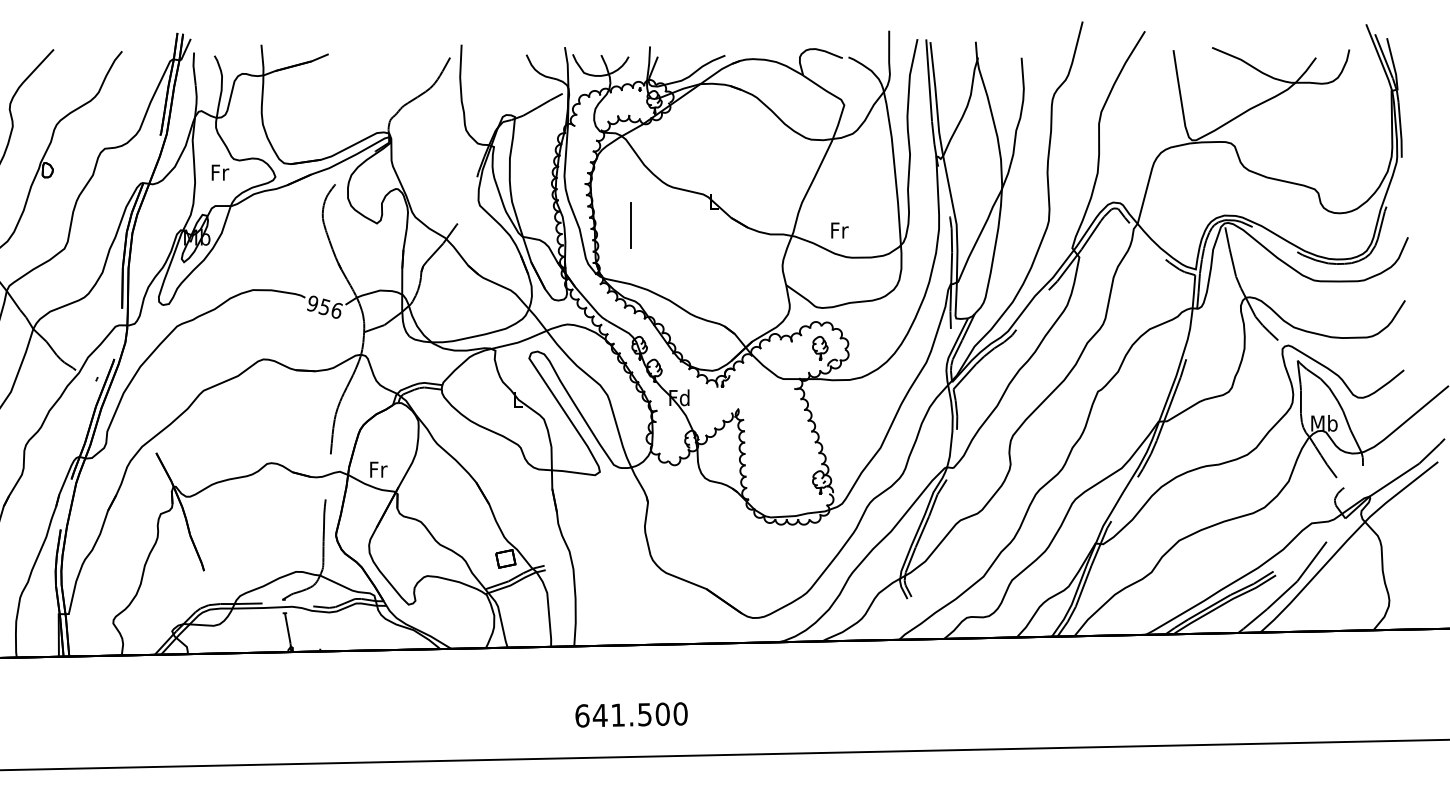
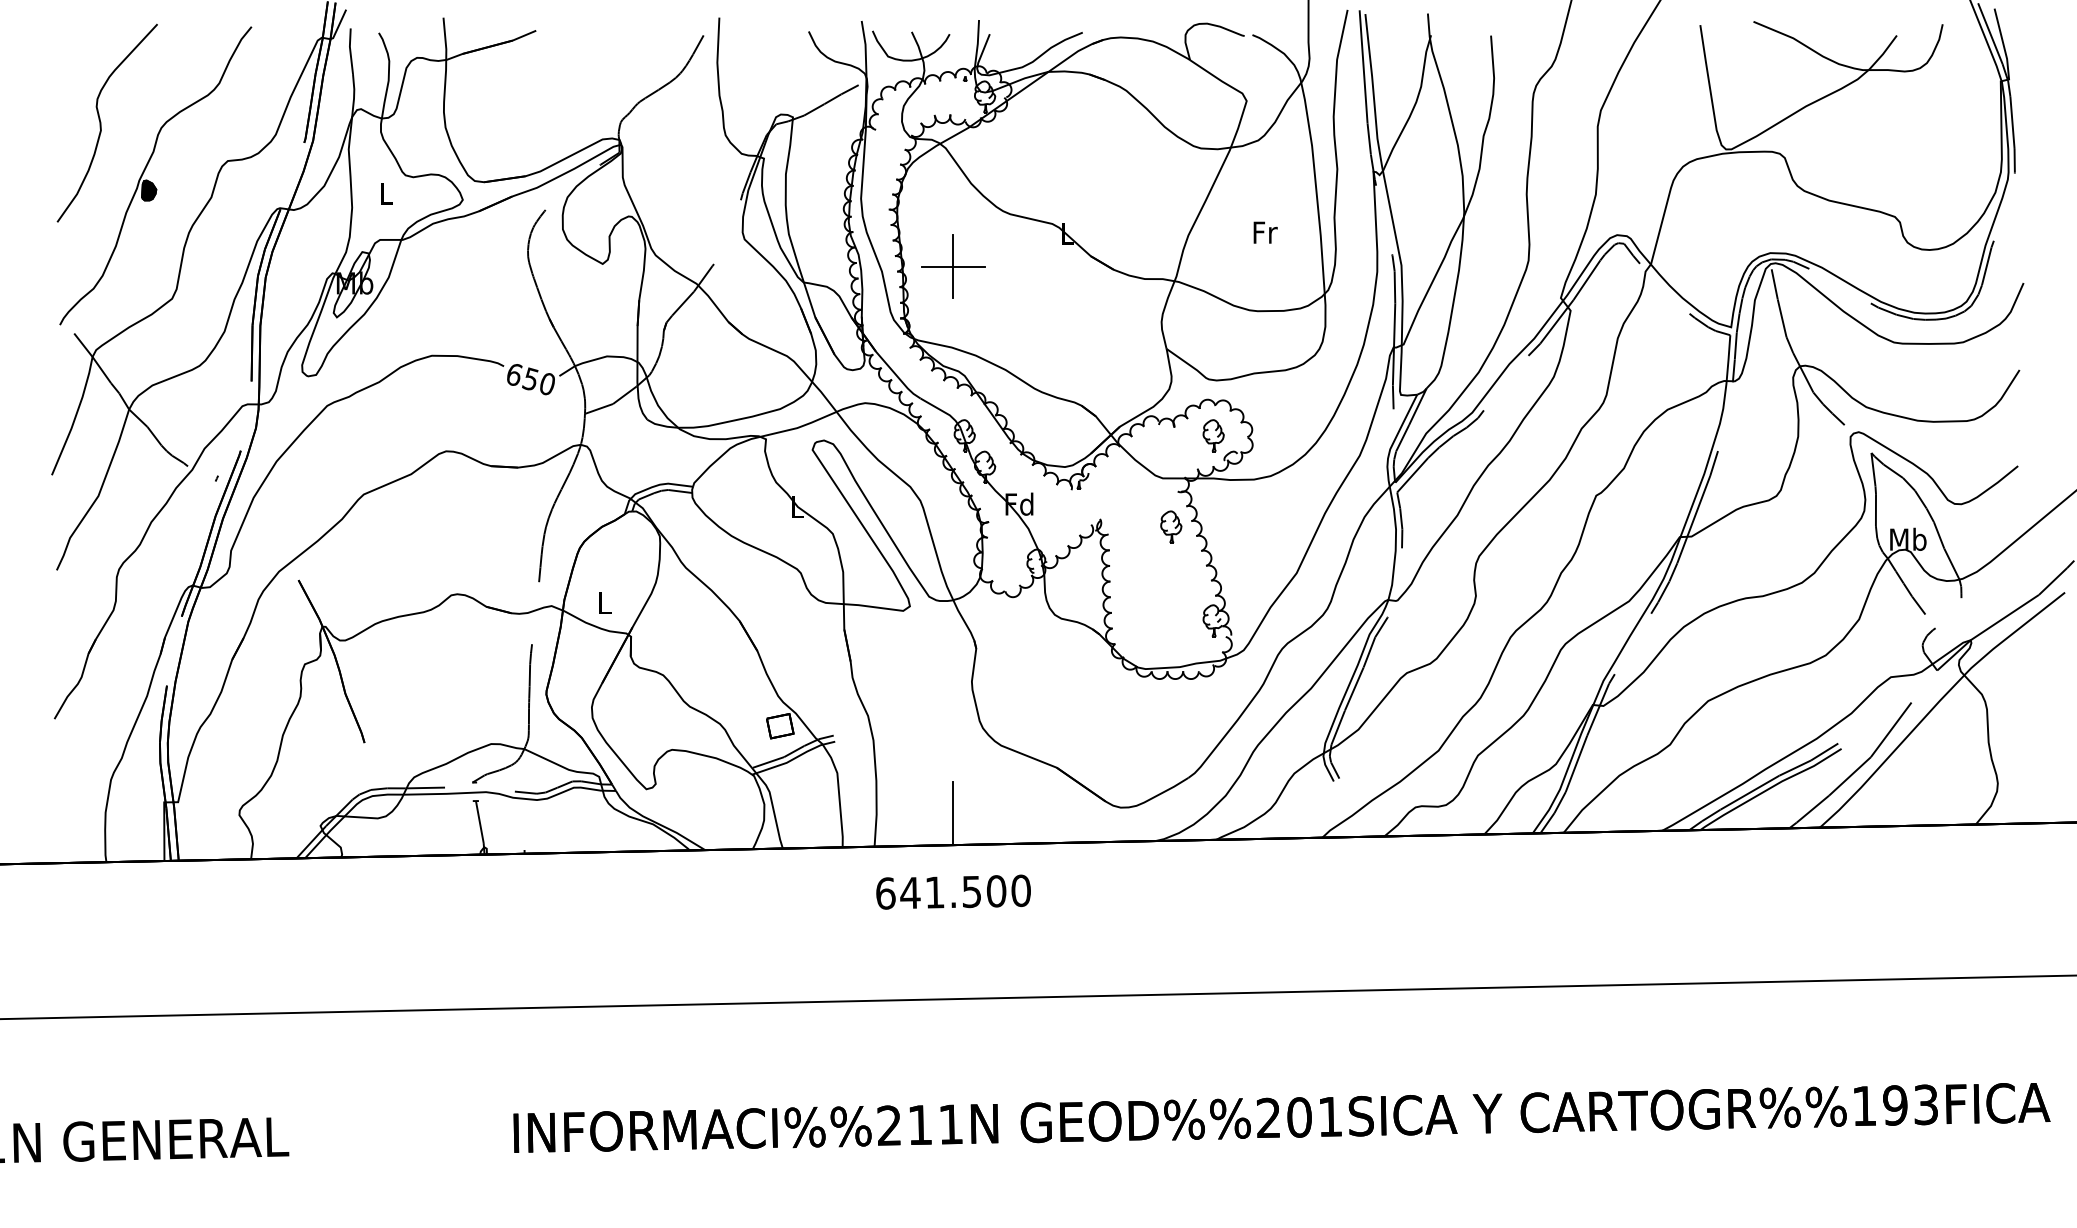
fill: (47, 170) -> (148, 190), added
text: (220, 172) -> (387, 193), Fr -> L
line: (631, 225) -> (953, 266), added
text: (839, 230) -> (1265, 232), moved
text: (324, 307) -> (530, 379), 956 -> 650
part: (789, 413) -> (1171, 526), added
text: (378, 469) -> (605, 603), Fr -> L
line: (631, 622) -> (953, 813), added
text: (631, 714) -> (953, 891), moved

